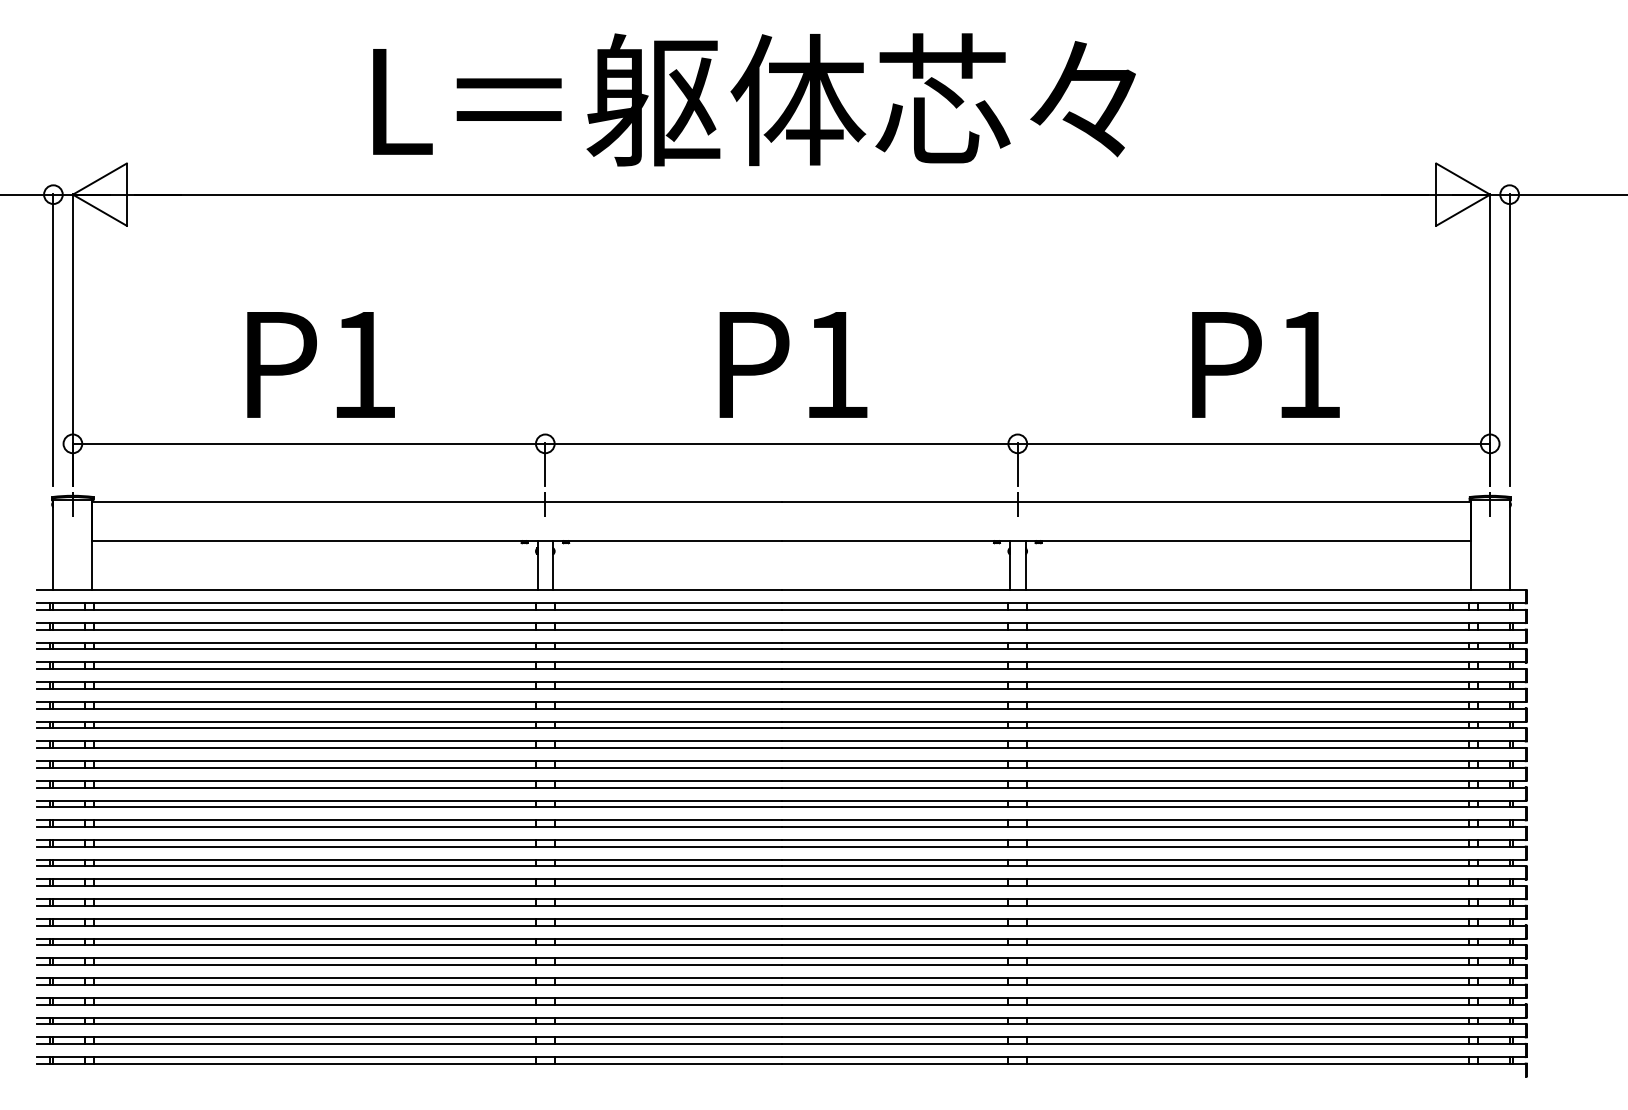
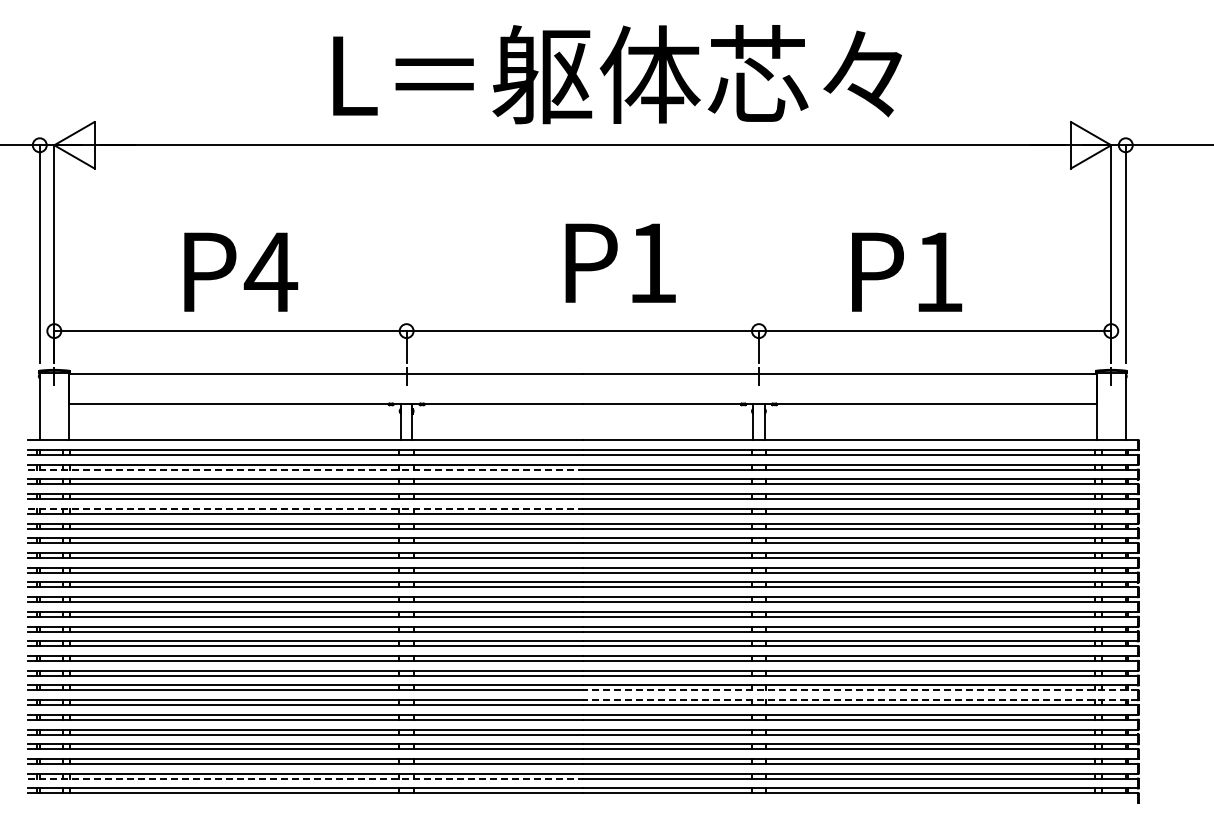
text: (754, 99) -> (617, 74), moved
text: (362, 363) -> (270, 271), P1 -> P4
text: (793, 363) -> (620, 262), moved
text: (1266, 363) -> (907, 271), moved
line: (409, 629) -> (305, 469), solid -> dashed
line: (409, 681) -> (305, 508), solid -> dashed
line: (1153, 925) -> (860, 690), solid -> dashed
line: (1153, 939) -> (860, 700), solid -> dashed
line: (409, 1043) -> (305, 778), solid -> dashed

